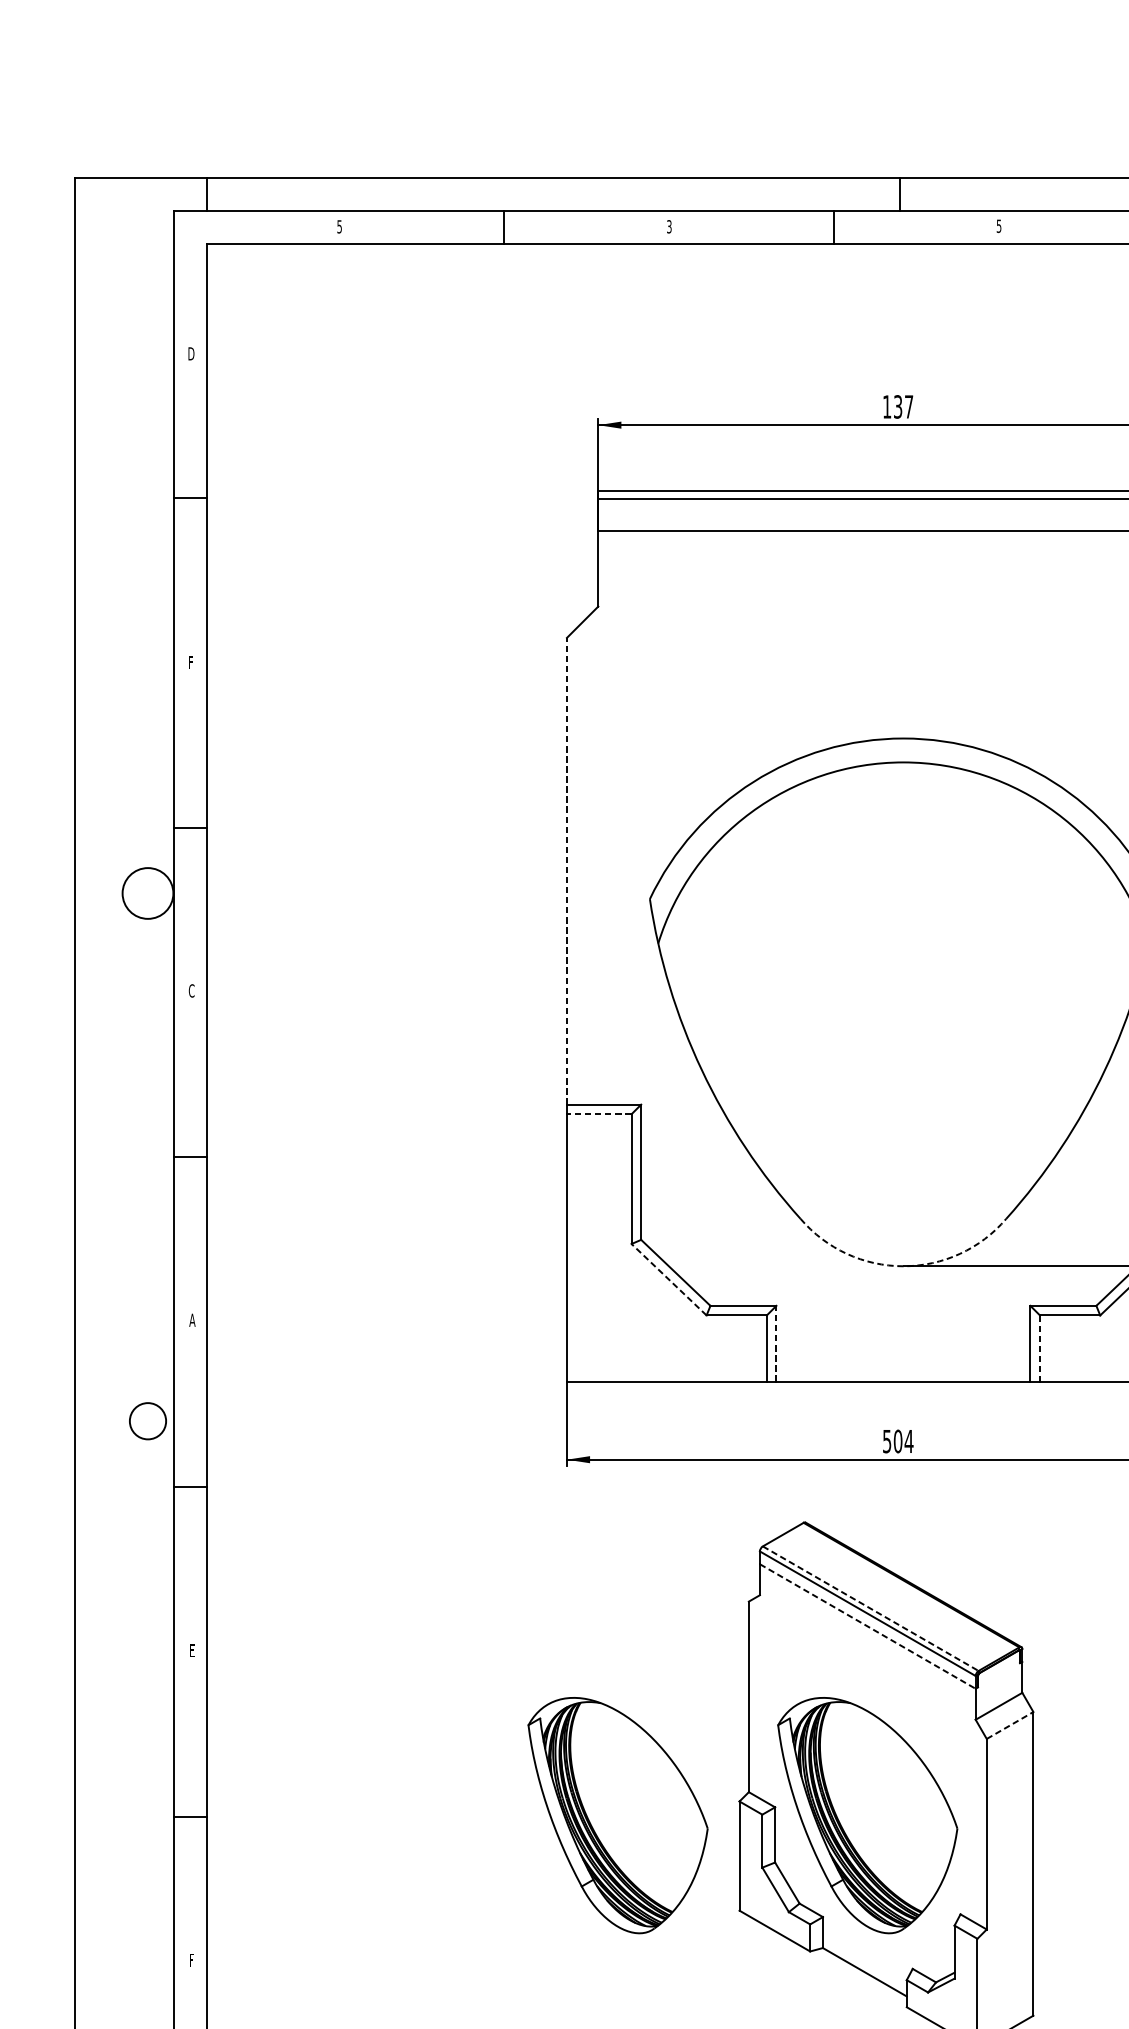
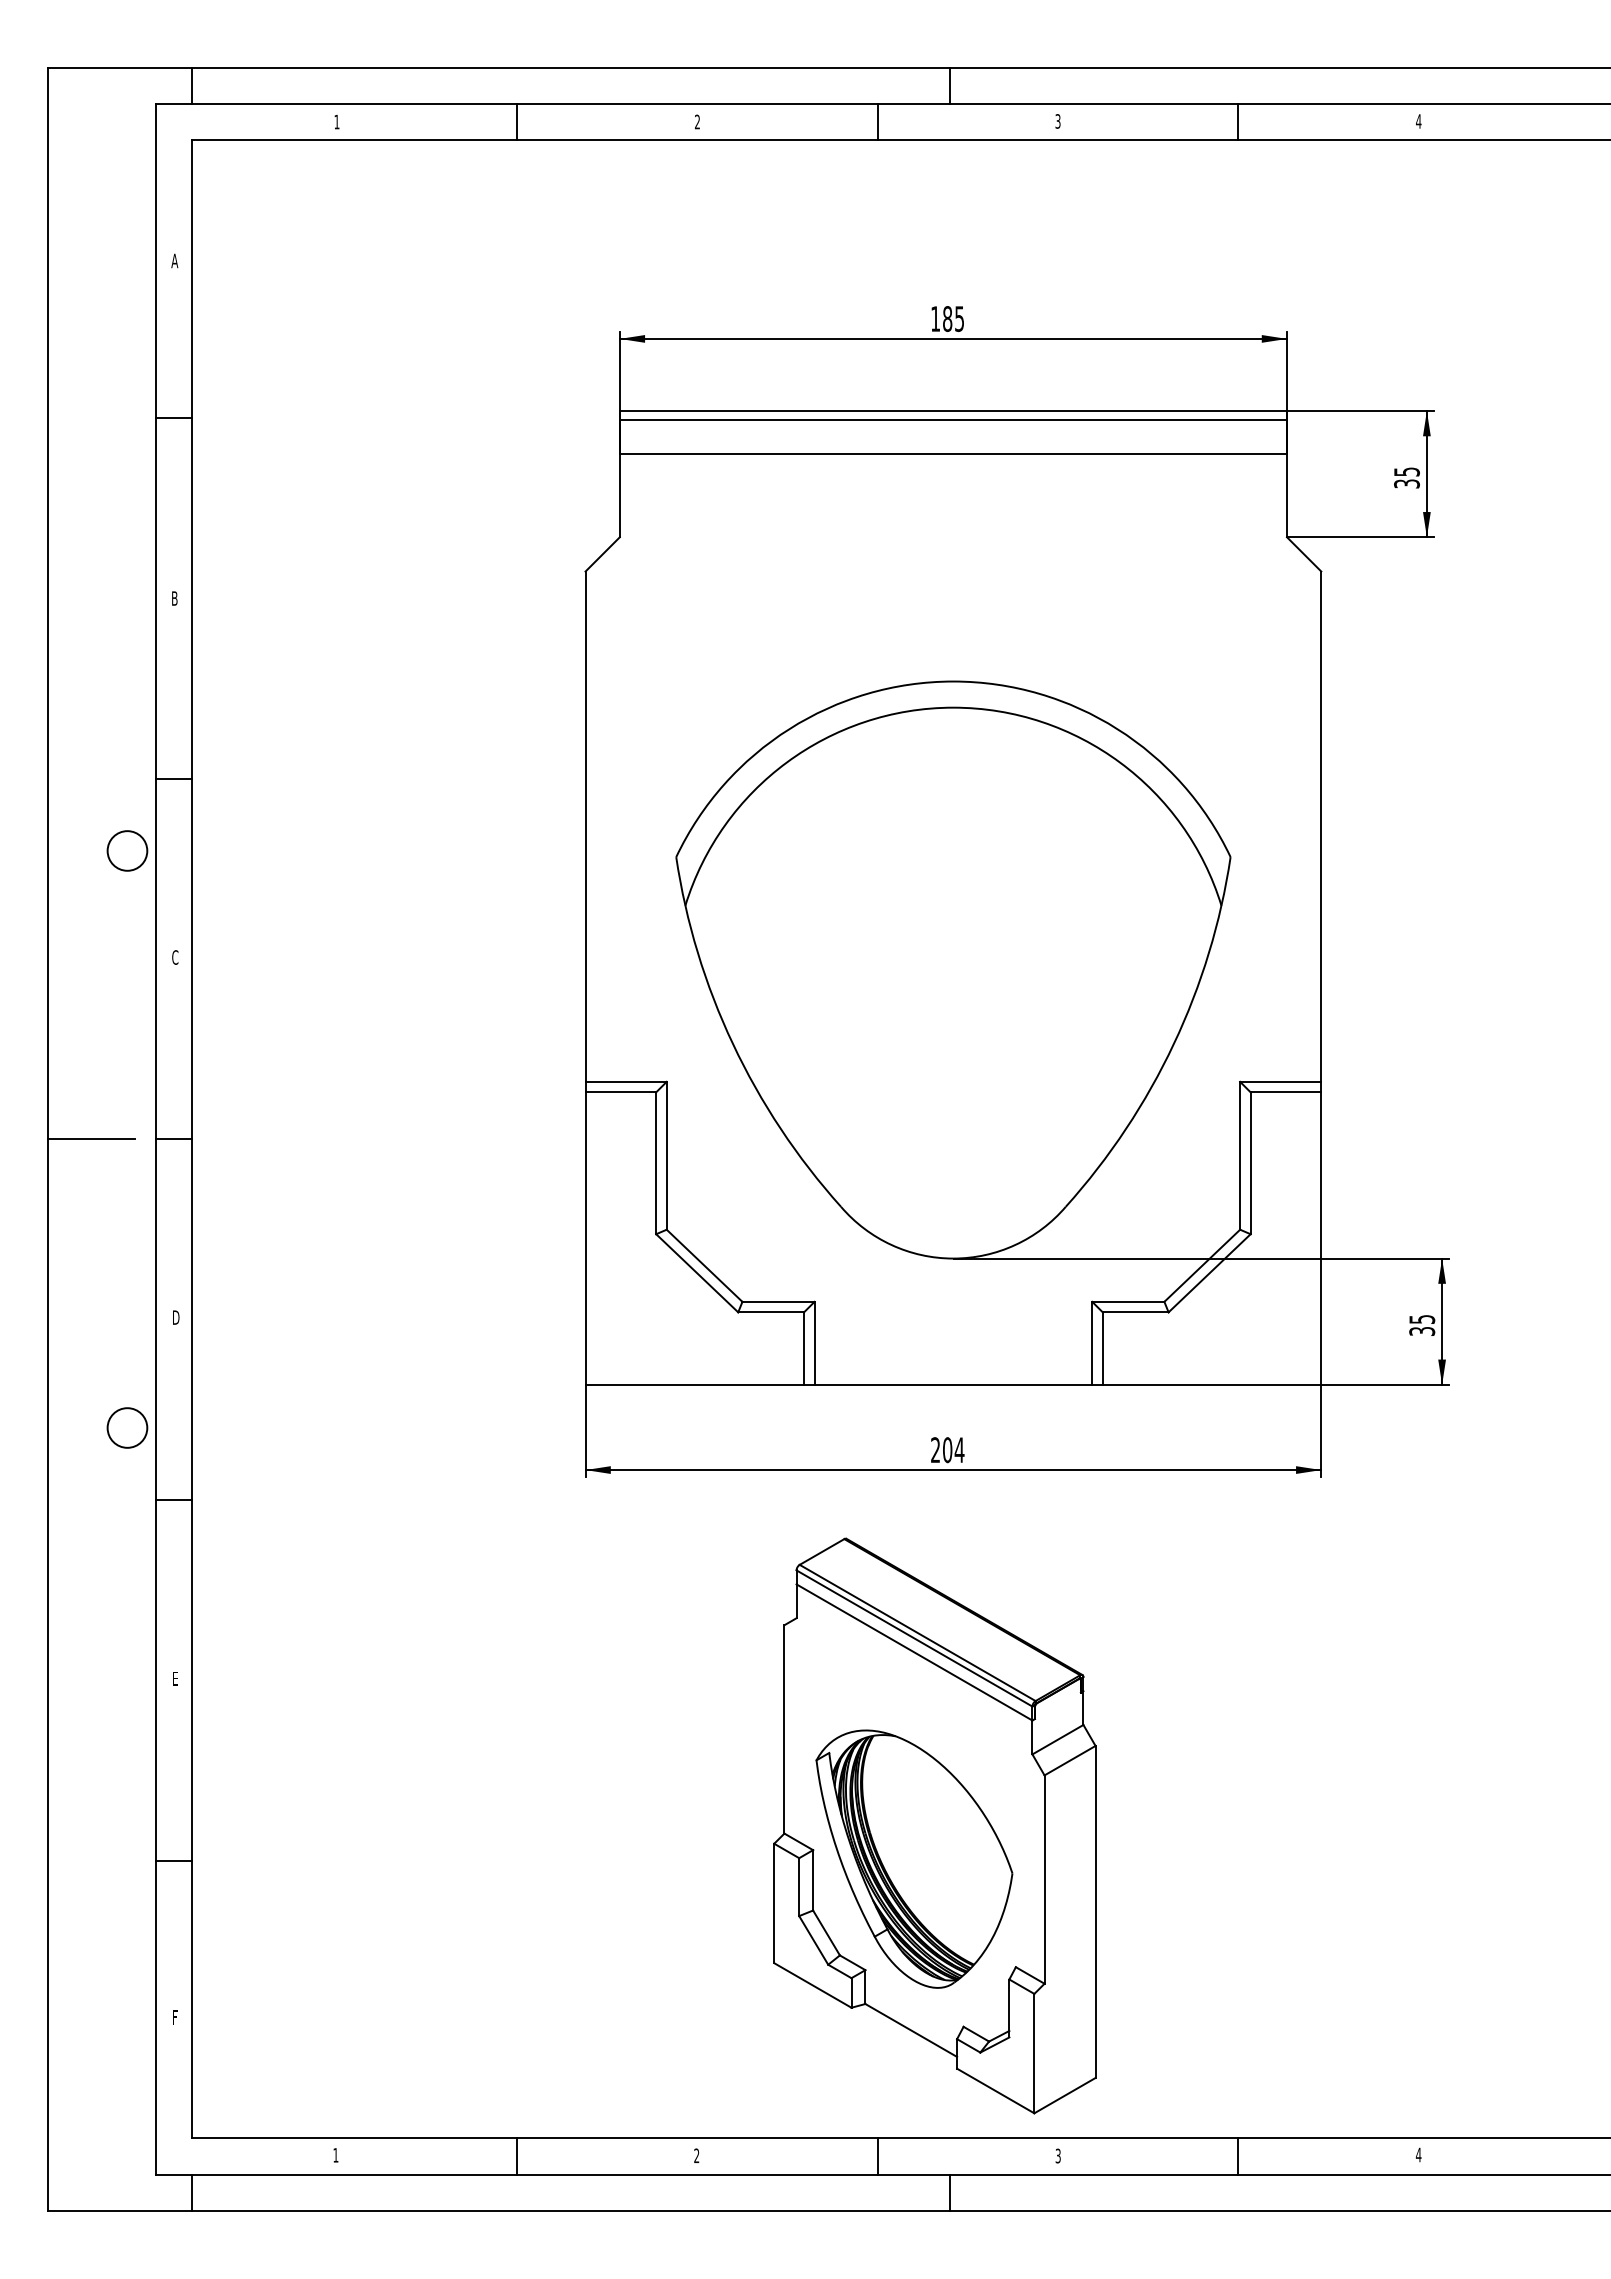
text: (998, 225) -> (1057, 120), 5 -> 3
text: (339, 226) -> (336, 121), 5 -> 1
text: (669, 227) -> (697, 122), 3 -> 2
text: (191, 353) -> (174, 260), D -> A
text: (903, 407) -> (953, 319), 137 -> 185
text: (191, 662) -> (174, 598), F -> B
line: (566, 871) -> (585, 826), dashed -> solid
circle: (148, 893) -> (127, 850), size x0.71
line: (598, 1114) -> (620, 1092), dashed -> solid
line: (115, 1157) -> (91, 1139), added
arc: (903, 1266) -> (953, 1258), dashed -> solid
line: (669, 1279) -> (697, 1273), dashed -> solid
text: (191, 1320) -> (175, 1317), A -> D
line: (776, 1343) -> (814, 1342), dashed -> solid
line: (1039, 1349) -> (1102, 1349), dashed -> solid
text: (887, 1441) -> (935, 1450), 504 -> 204
line: (871, 1609) -> (918, 1633), dashed -> solid
line: (867, 1626) -> (914, 1652), dashed -> solid
line: (1010, 1725) -> (1070, 1760), dashed -> solid
part: (618, 1814) -> (641, 1858), removed

